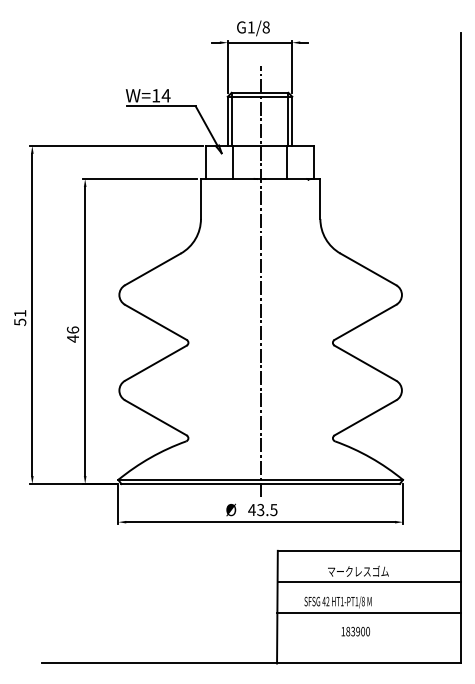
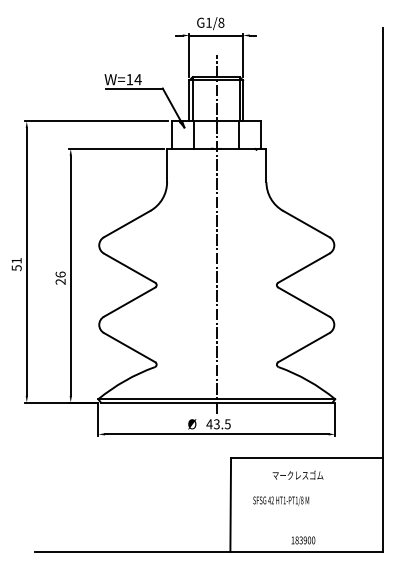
text: (72, 338) -> (60, 281), 46 -> 26
line: (368, 581) -> (306, 483), removed
line: (368, 612) -> (306, 509), removed
text: (355, 631) -> (303, 540), moved

